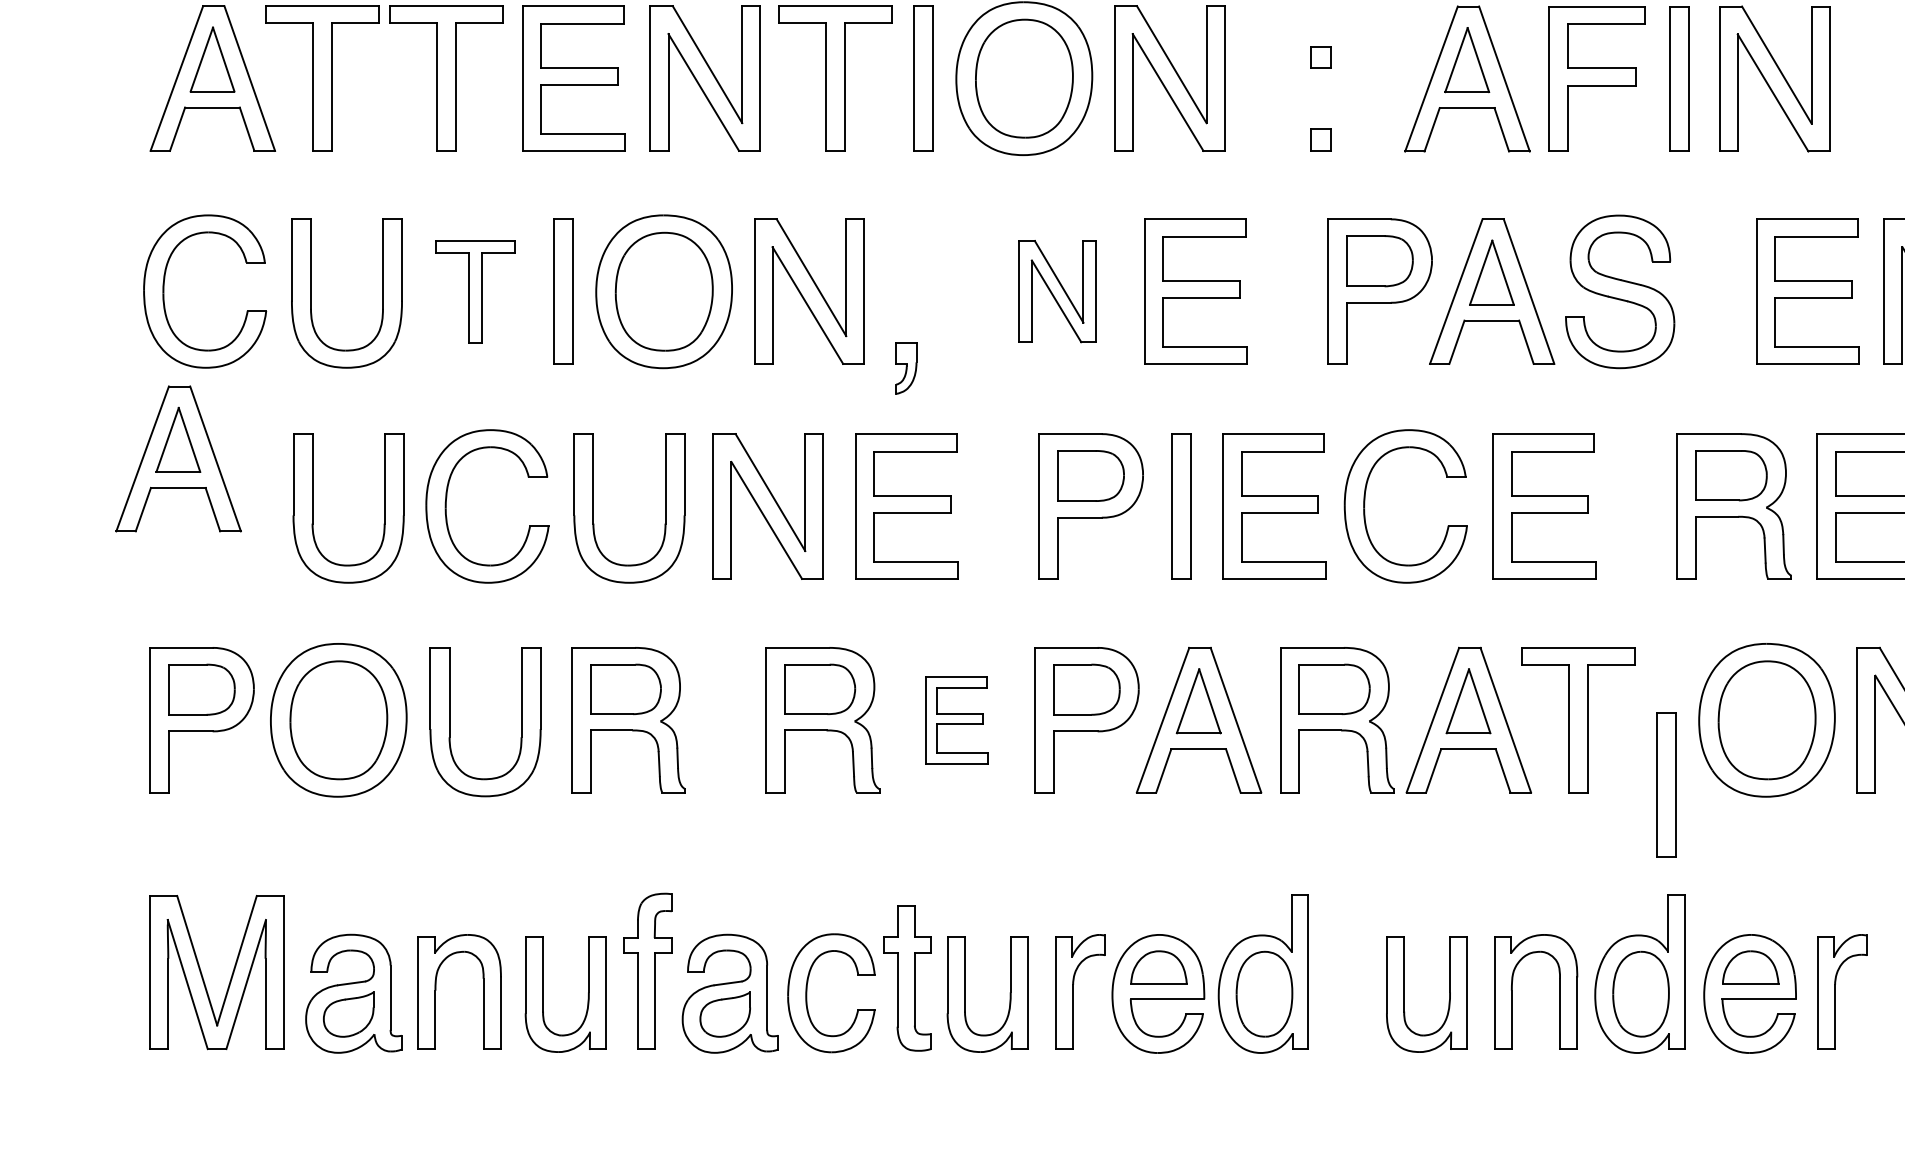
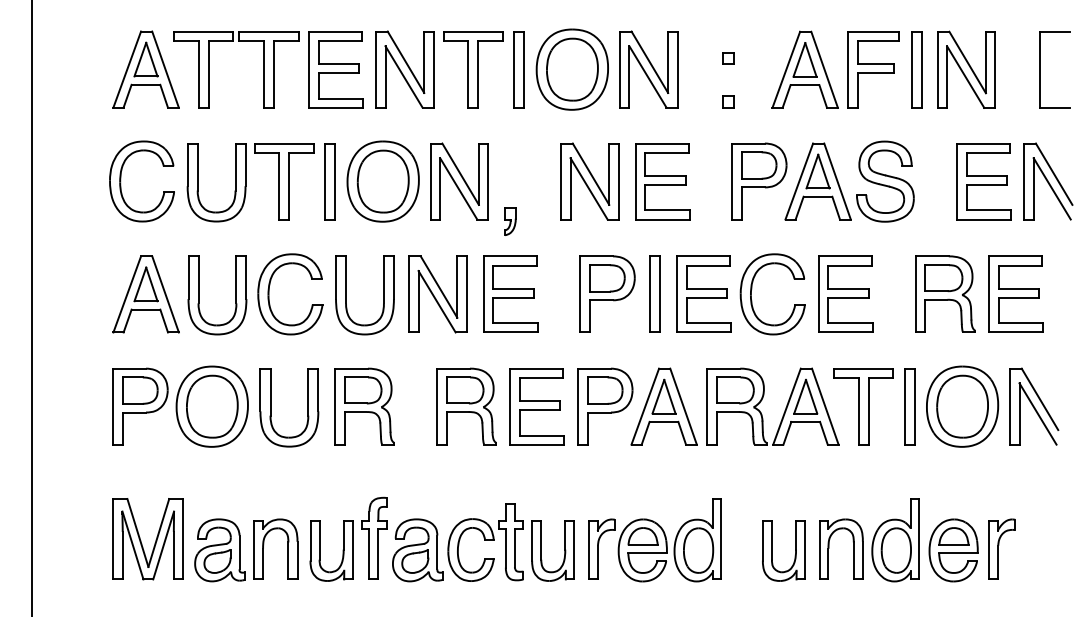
part: (476, 291) -> (284, 181), size x1.43
part: (1056, 291) -> (589, 181), size x1.43
part: (177, 459) -> (145, 294), moved
part: (955, 719) -> (536, 406), size x1.67
part: (1666, 784) -> (909, 406), moved

